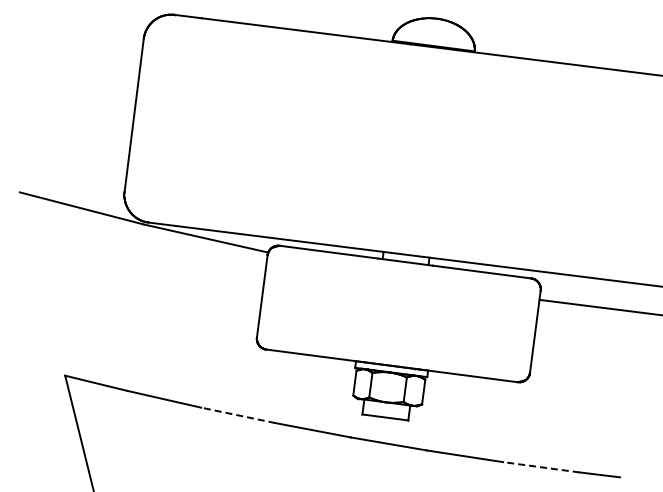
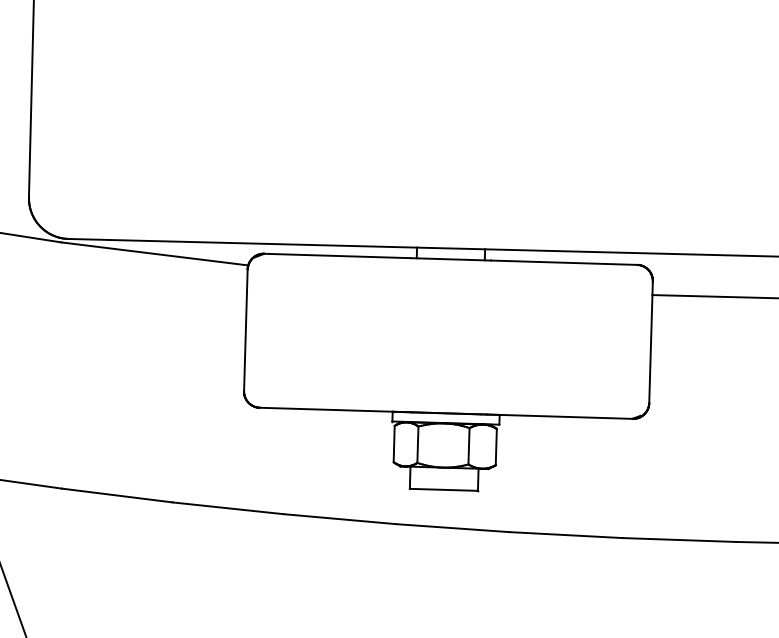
line: (238, 415) -> (228, 508), dashed -> solid
line: (541, 467) -> (679, 540), dashed -> solid

